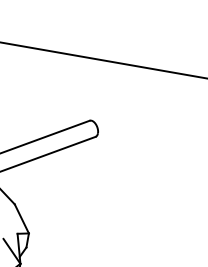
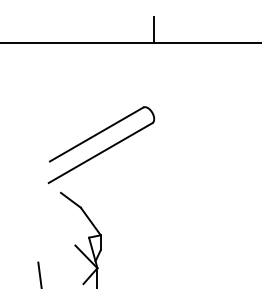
line: (112, 49) -> (154, 29), added

